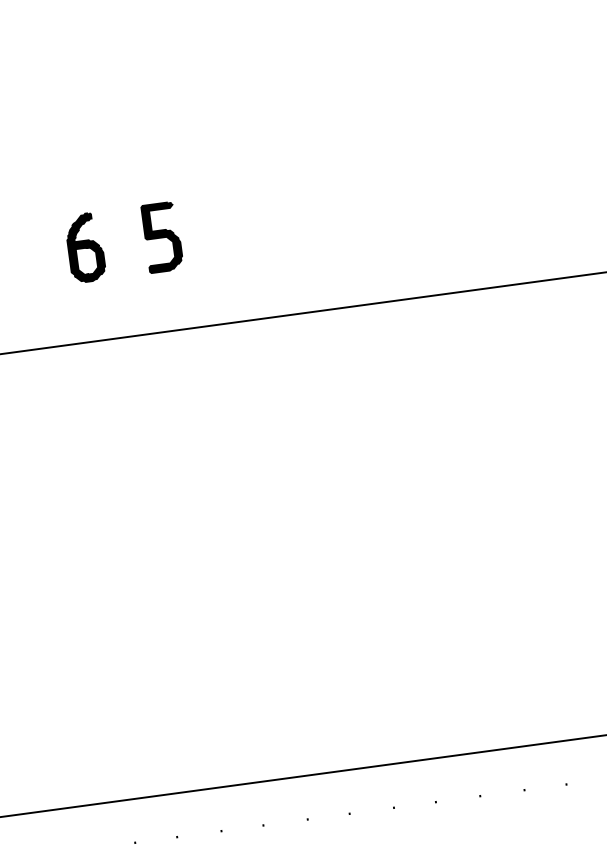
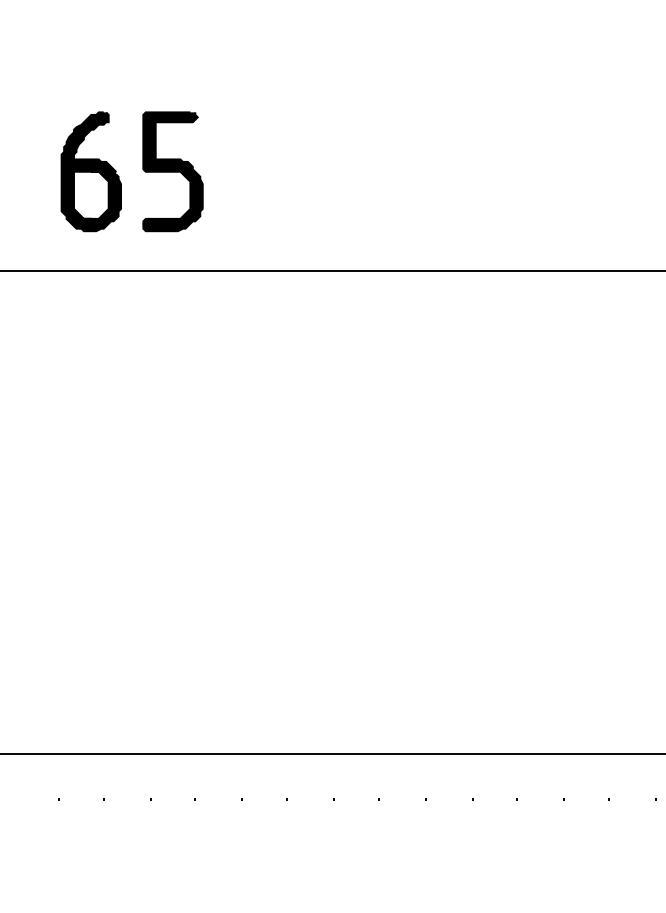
part: (162, 237) -> (172, 171), size x1.67
part: (84, 247) -> (90, 171), size x1.67

